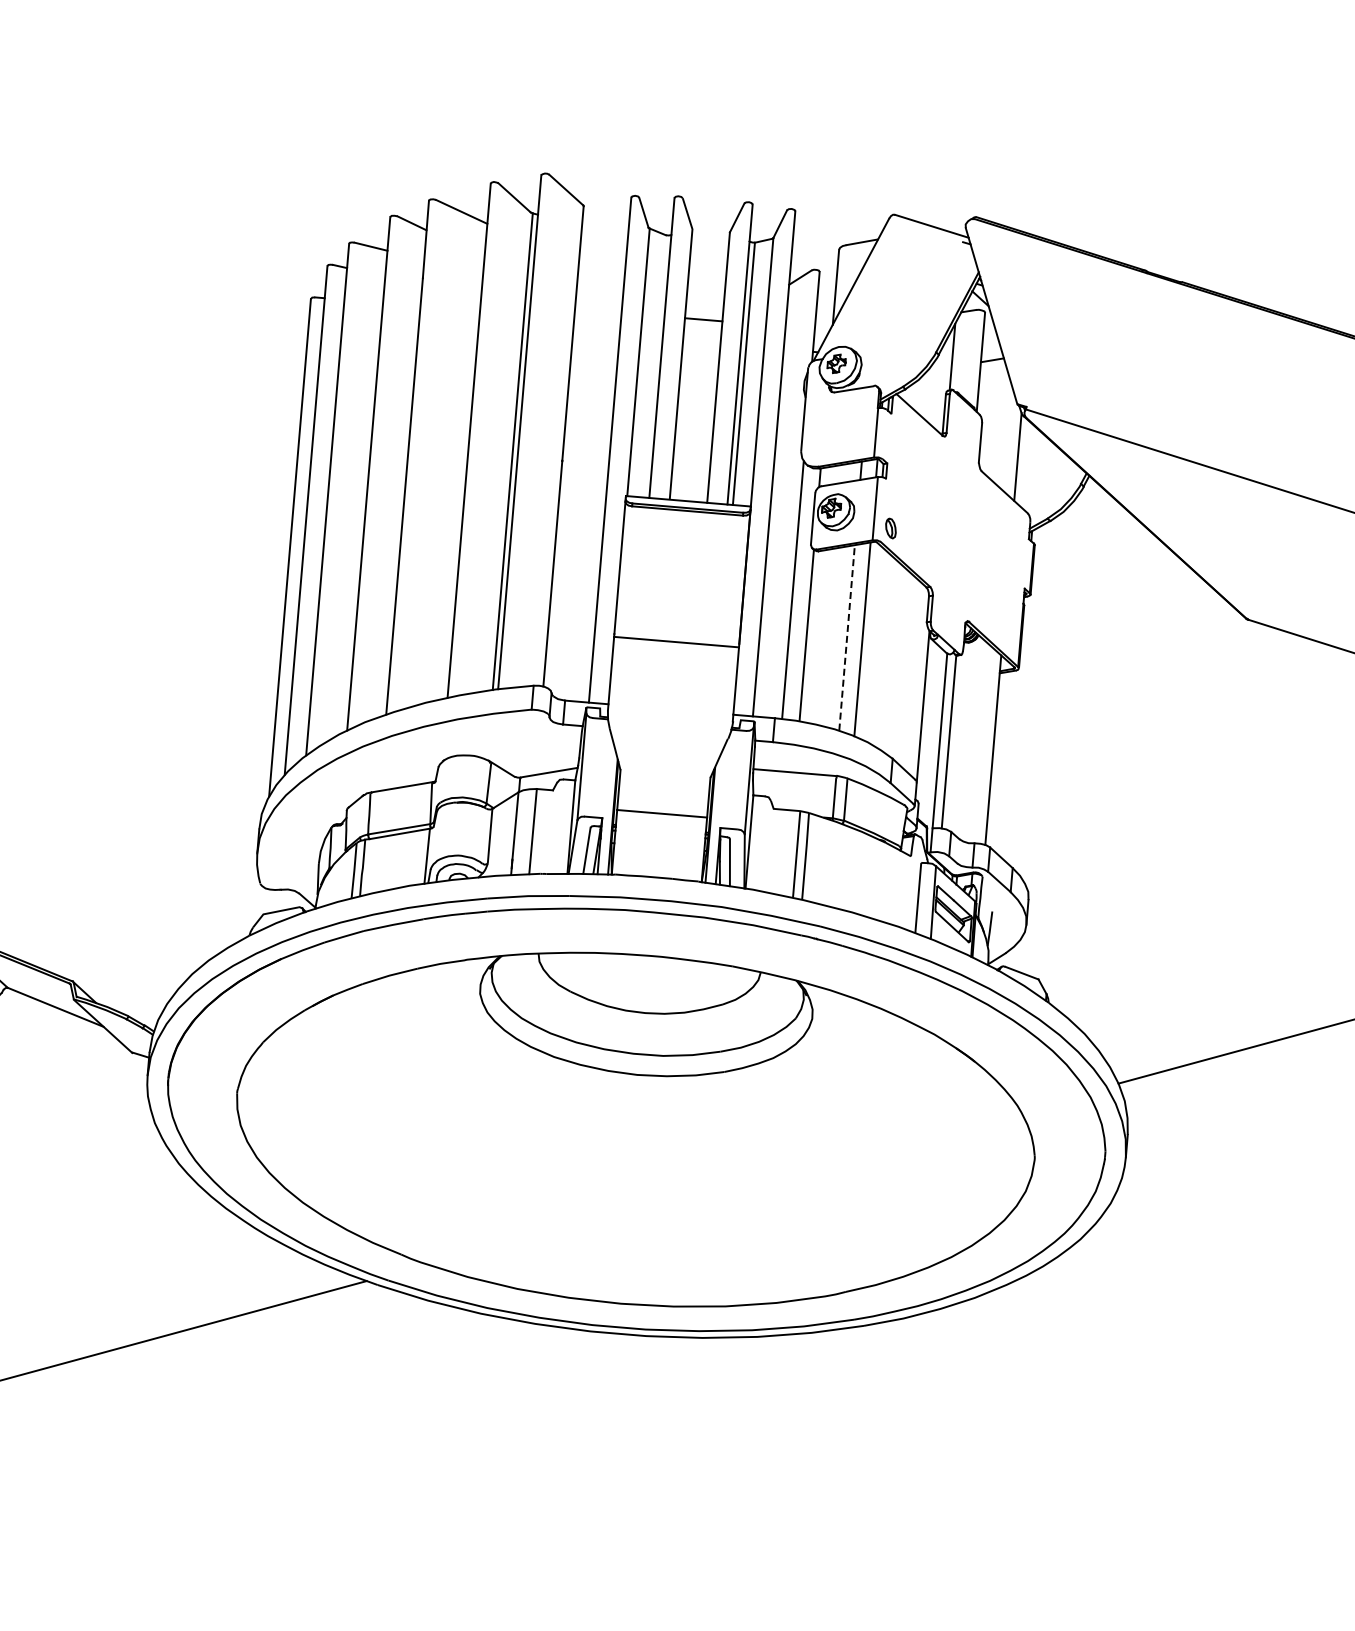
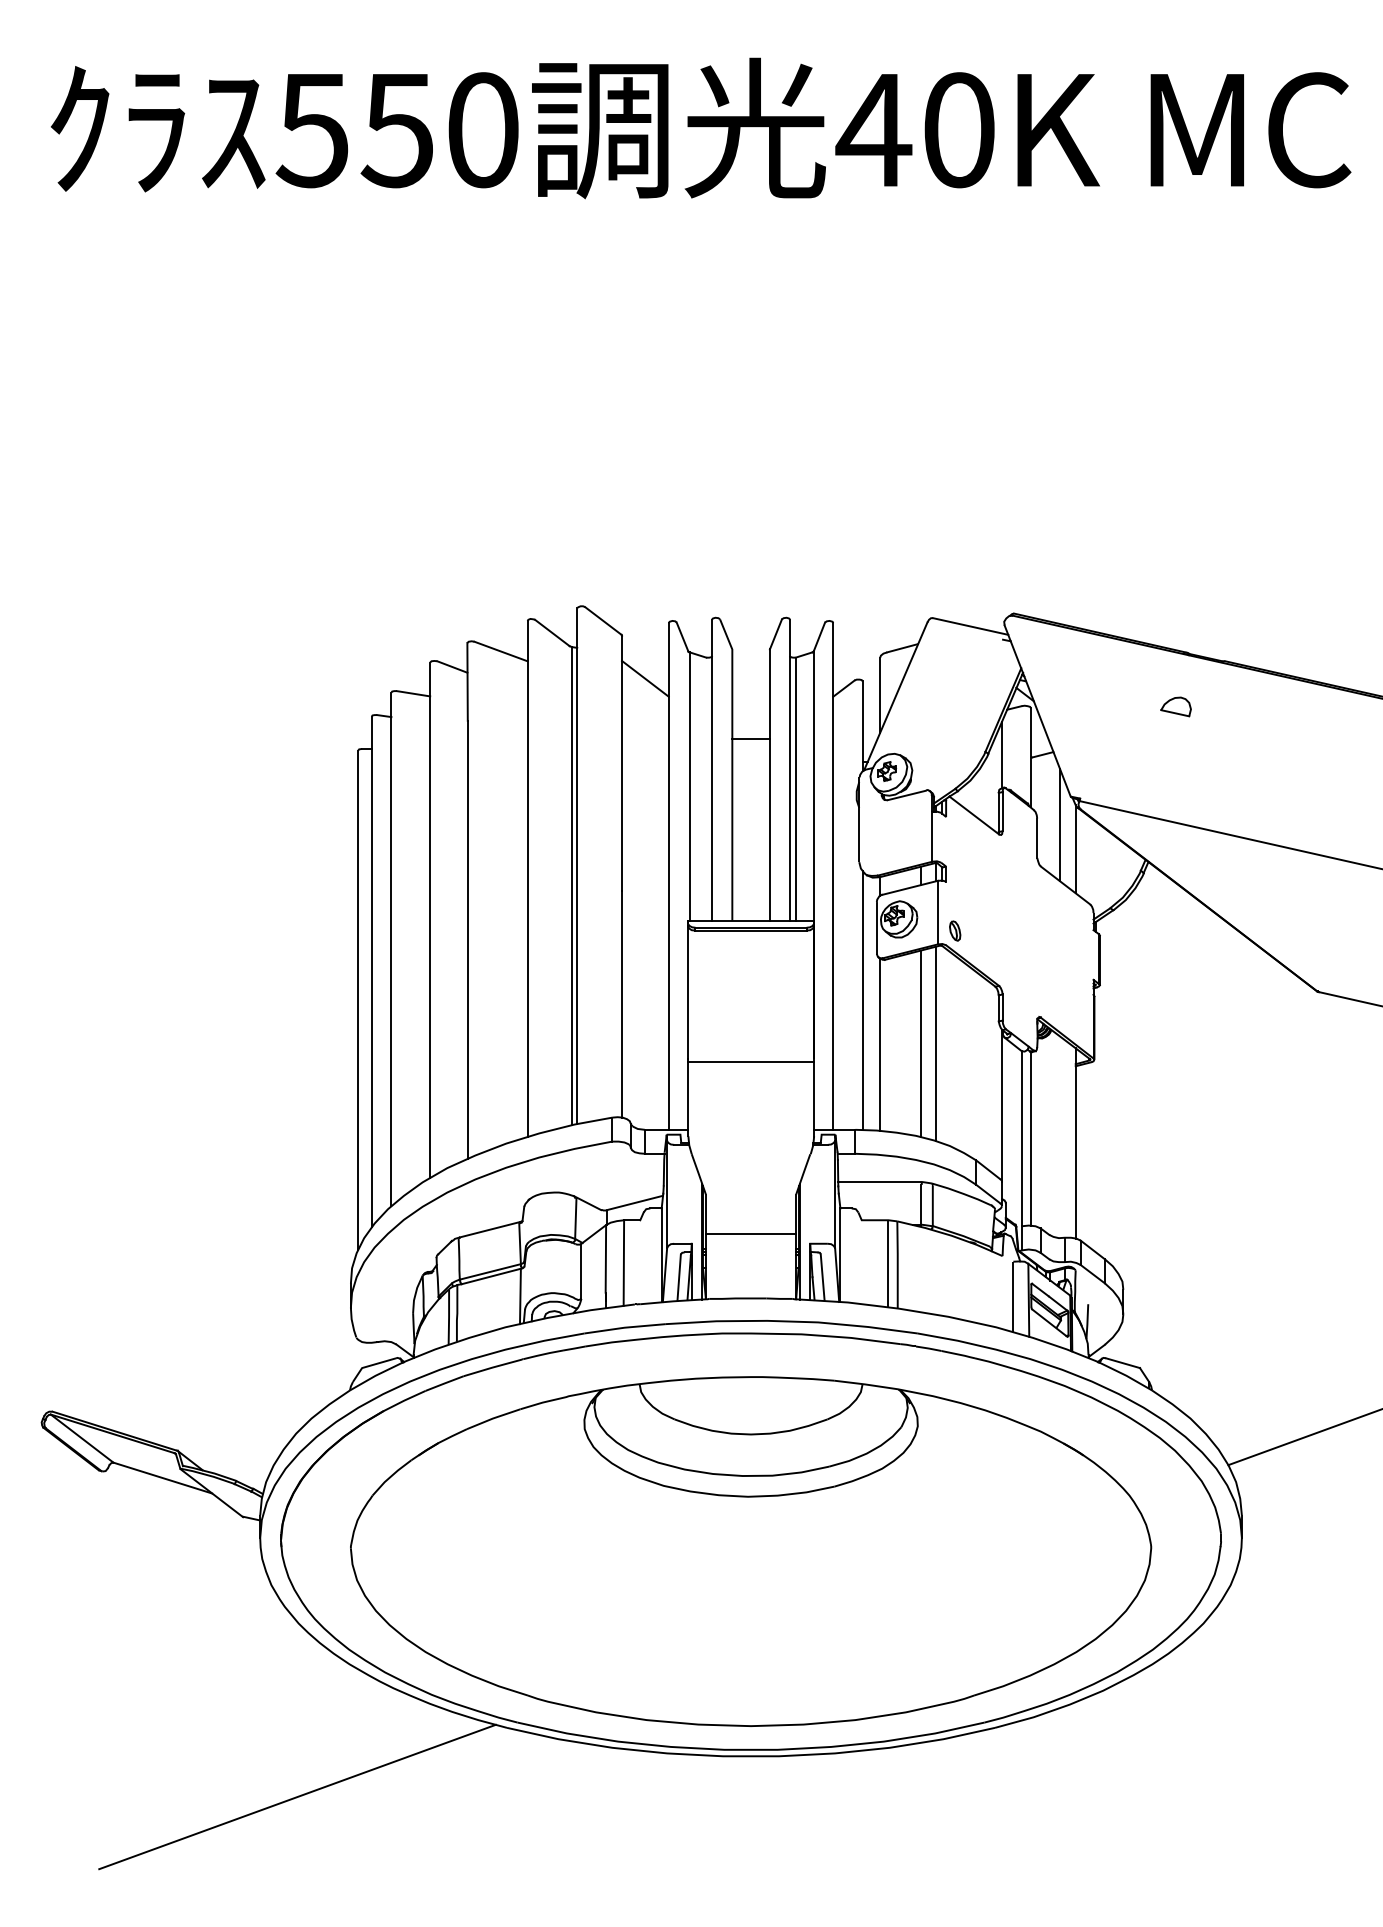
line: (603, 250) -> (645, 678), added
part: (1129, 323) -> (1175, 706), added
line: (1003, 431) -> (1059, 824), added
line: (847, 637) -> (920, 1043), dashed -> solid

